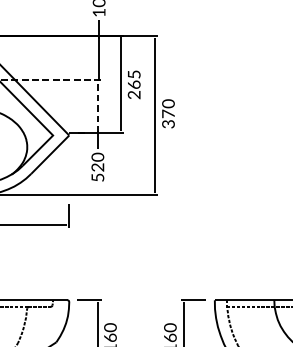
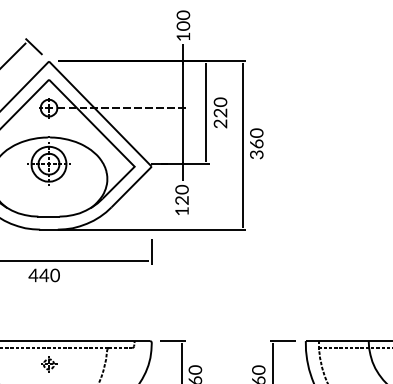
text: (134, 79) -> (220, 107), 265 -> 220
line: (98, 106) -> (182, 135), dashed -> solid
text: (168, 113) -> (256, 143), 370 -> 360
text: (97, 177) -> (181, 211), 520 -> 120

